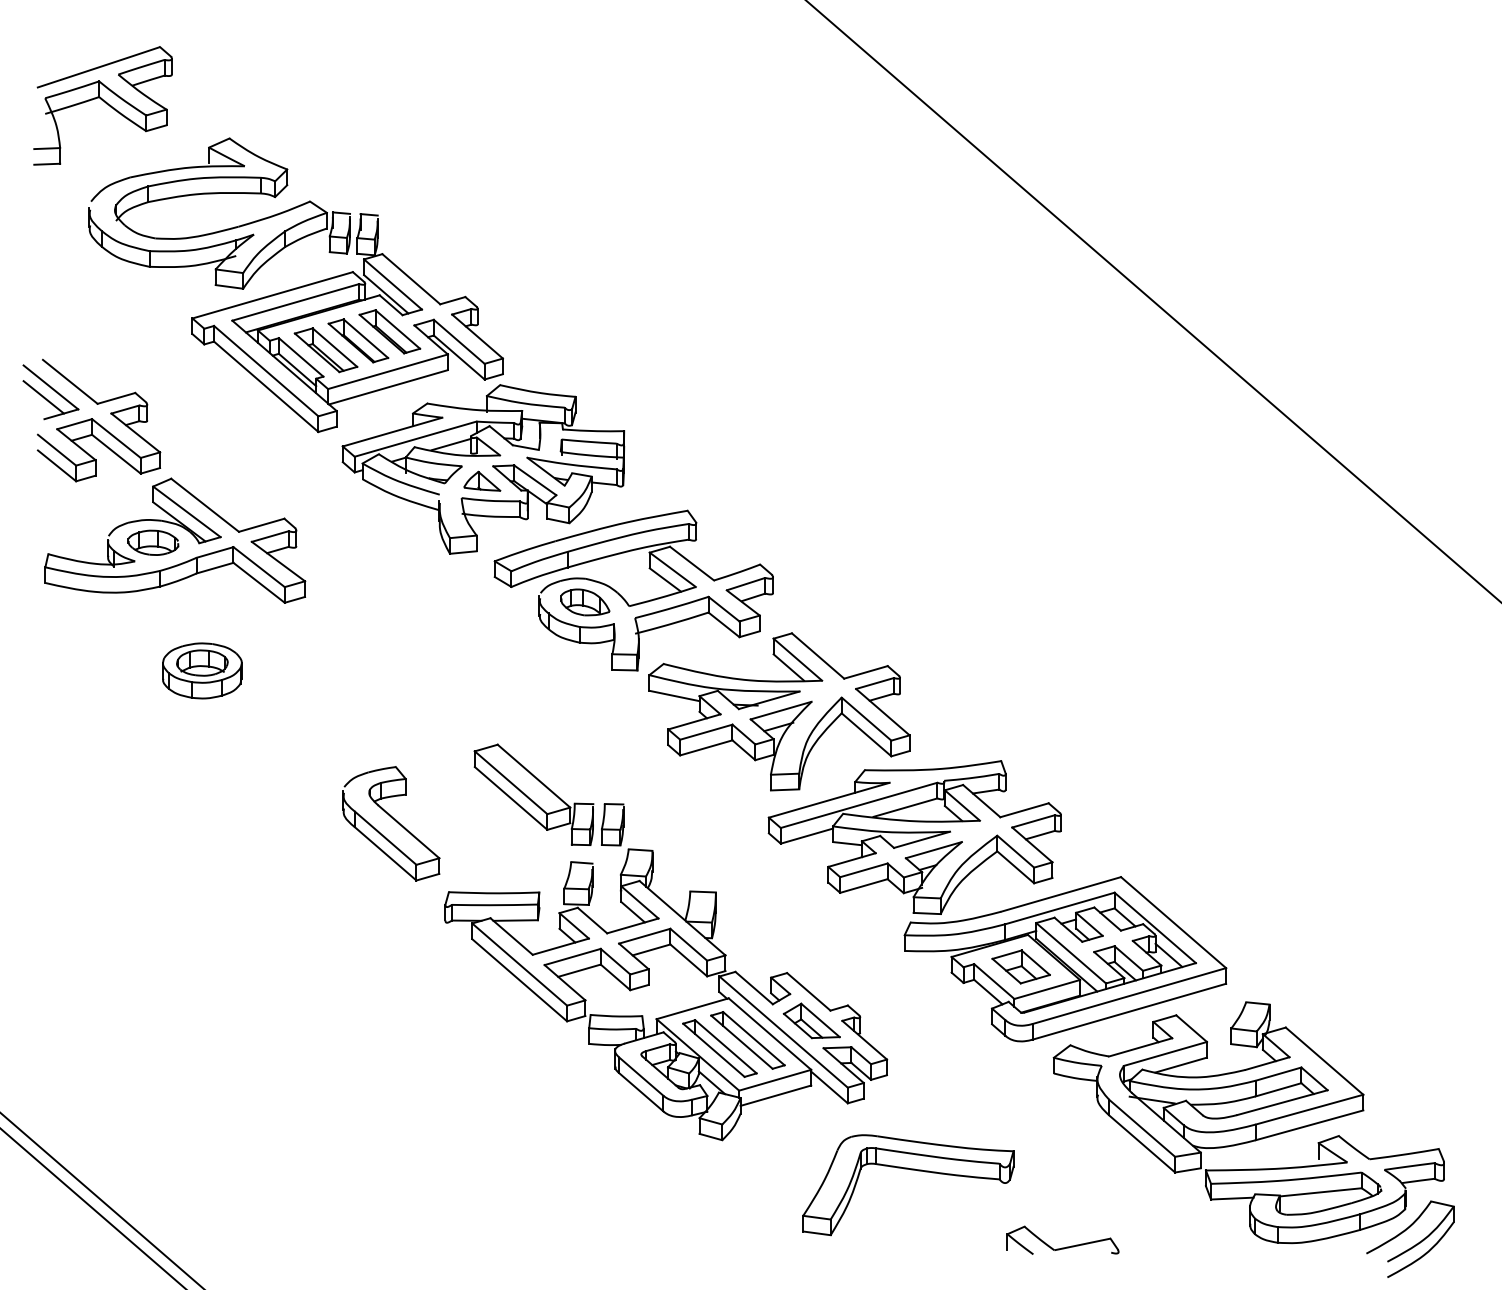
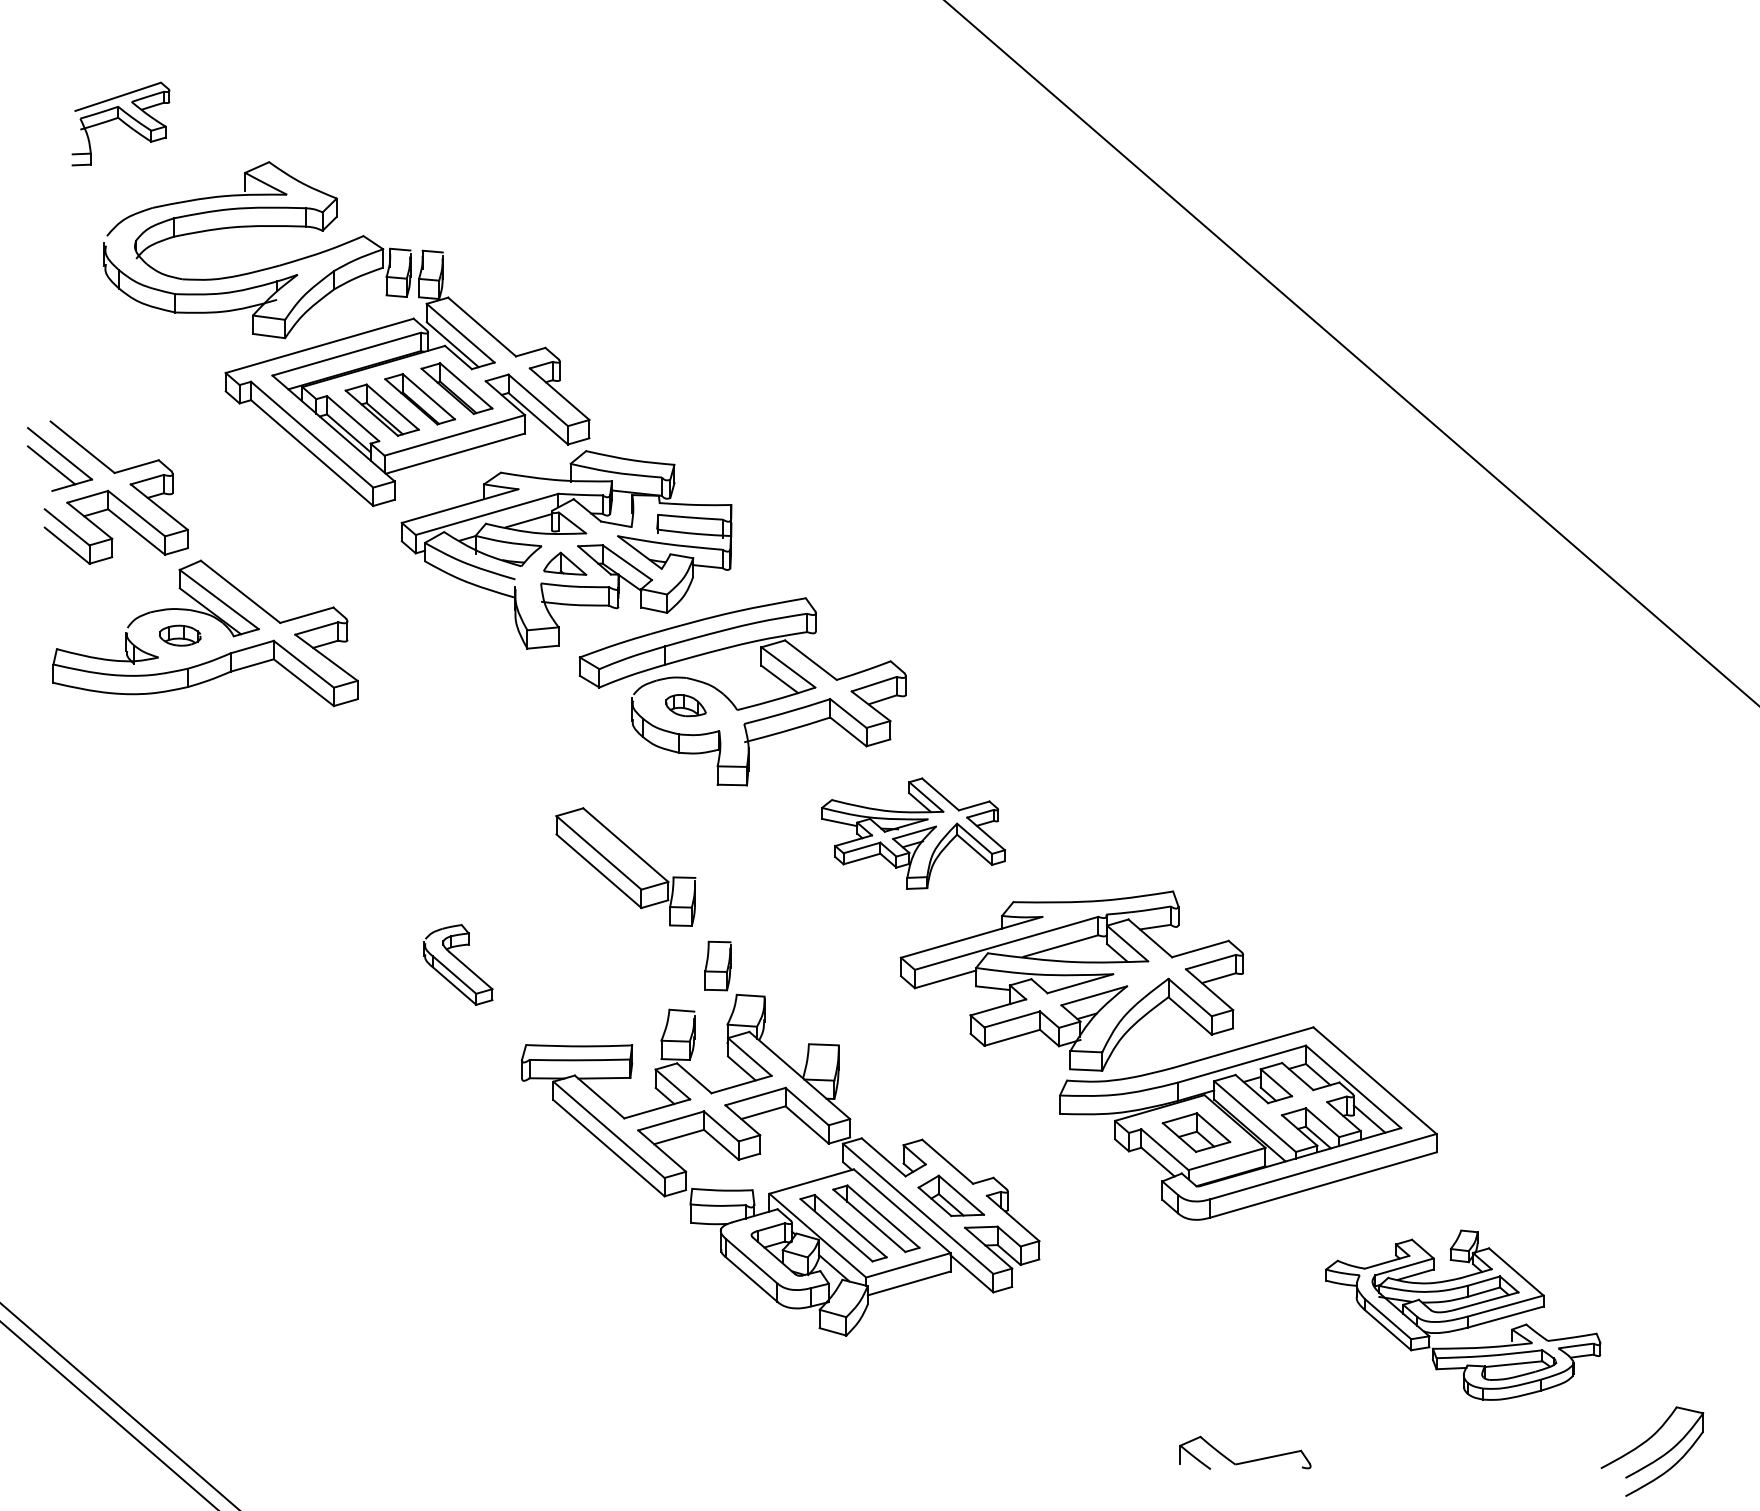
part: (102, 105) -> (120, 123), size x0.6
part: (153, 542) -> (180, 635), size x0.7
part: (585, 602) -> (686, 705), size x0.7
part: (202, 670) -> (237, 785), removed
part: (779, 711) -> (913, 833), size x0.6
part: (533, 794) -> (625, 866), moved
part: (391, 823) -> (458, 964), size x0.6
part: (1248, 1123) -> (1462, 1315), size x0.6
part: (909, 1170) -> (1065, 1370), removed

